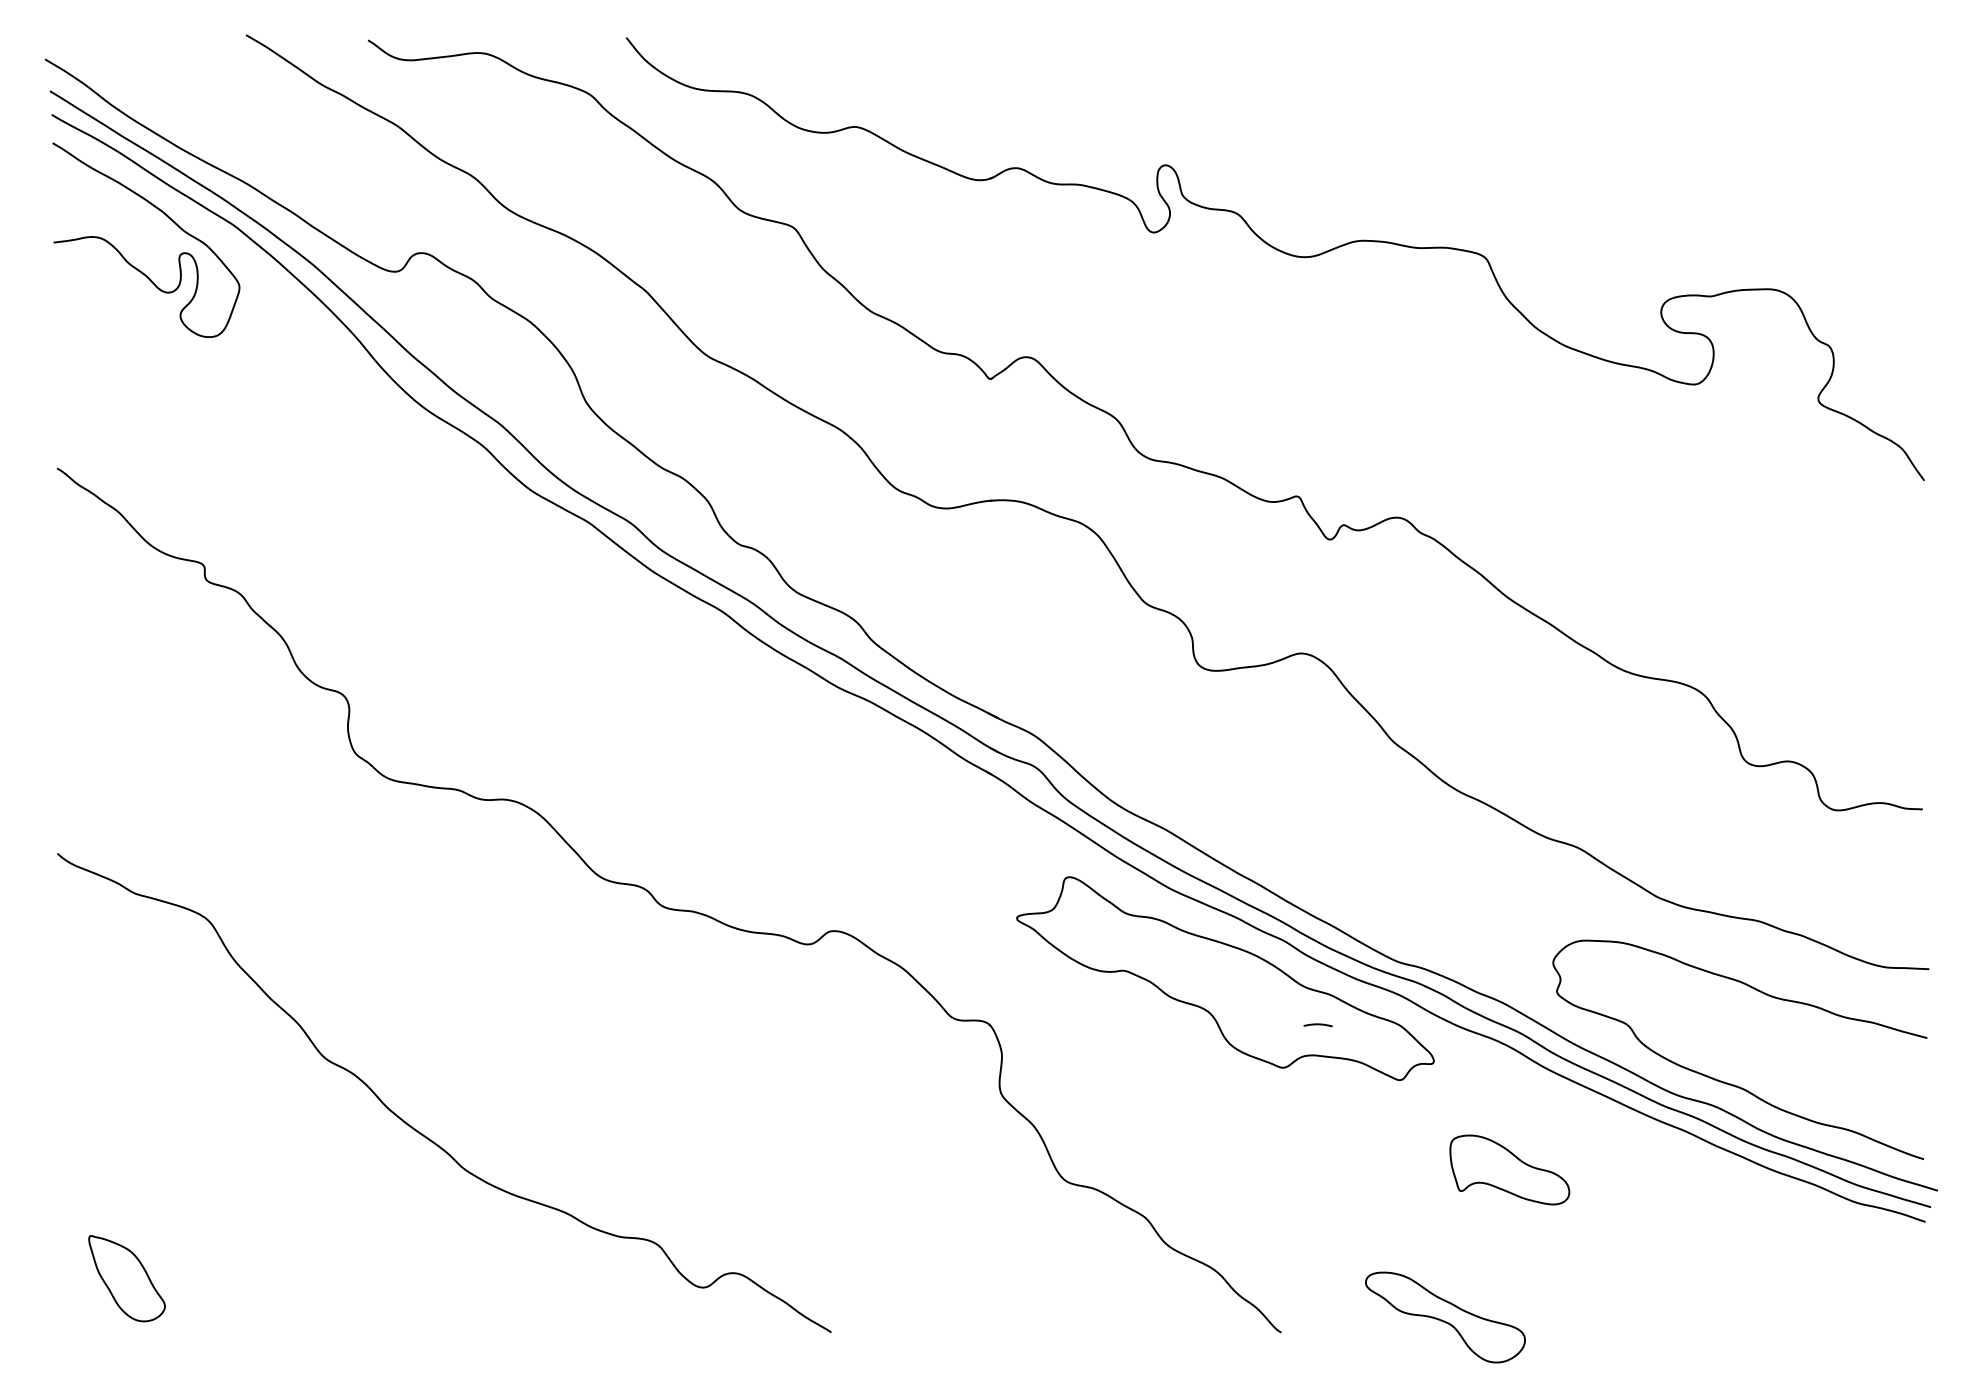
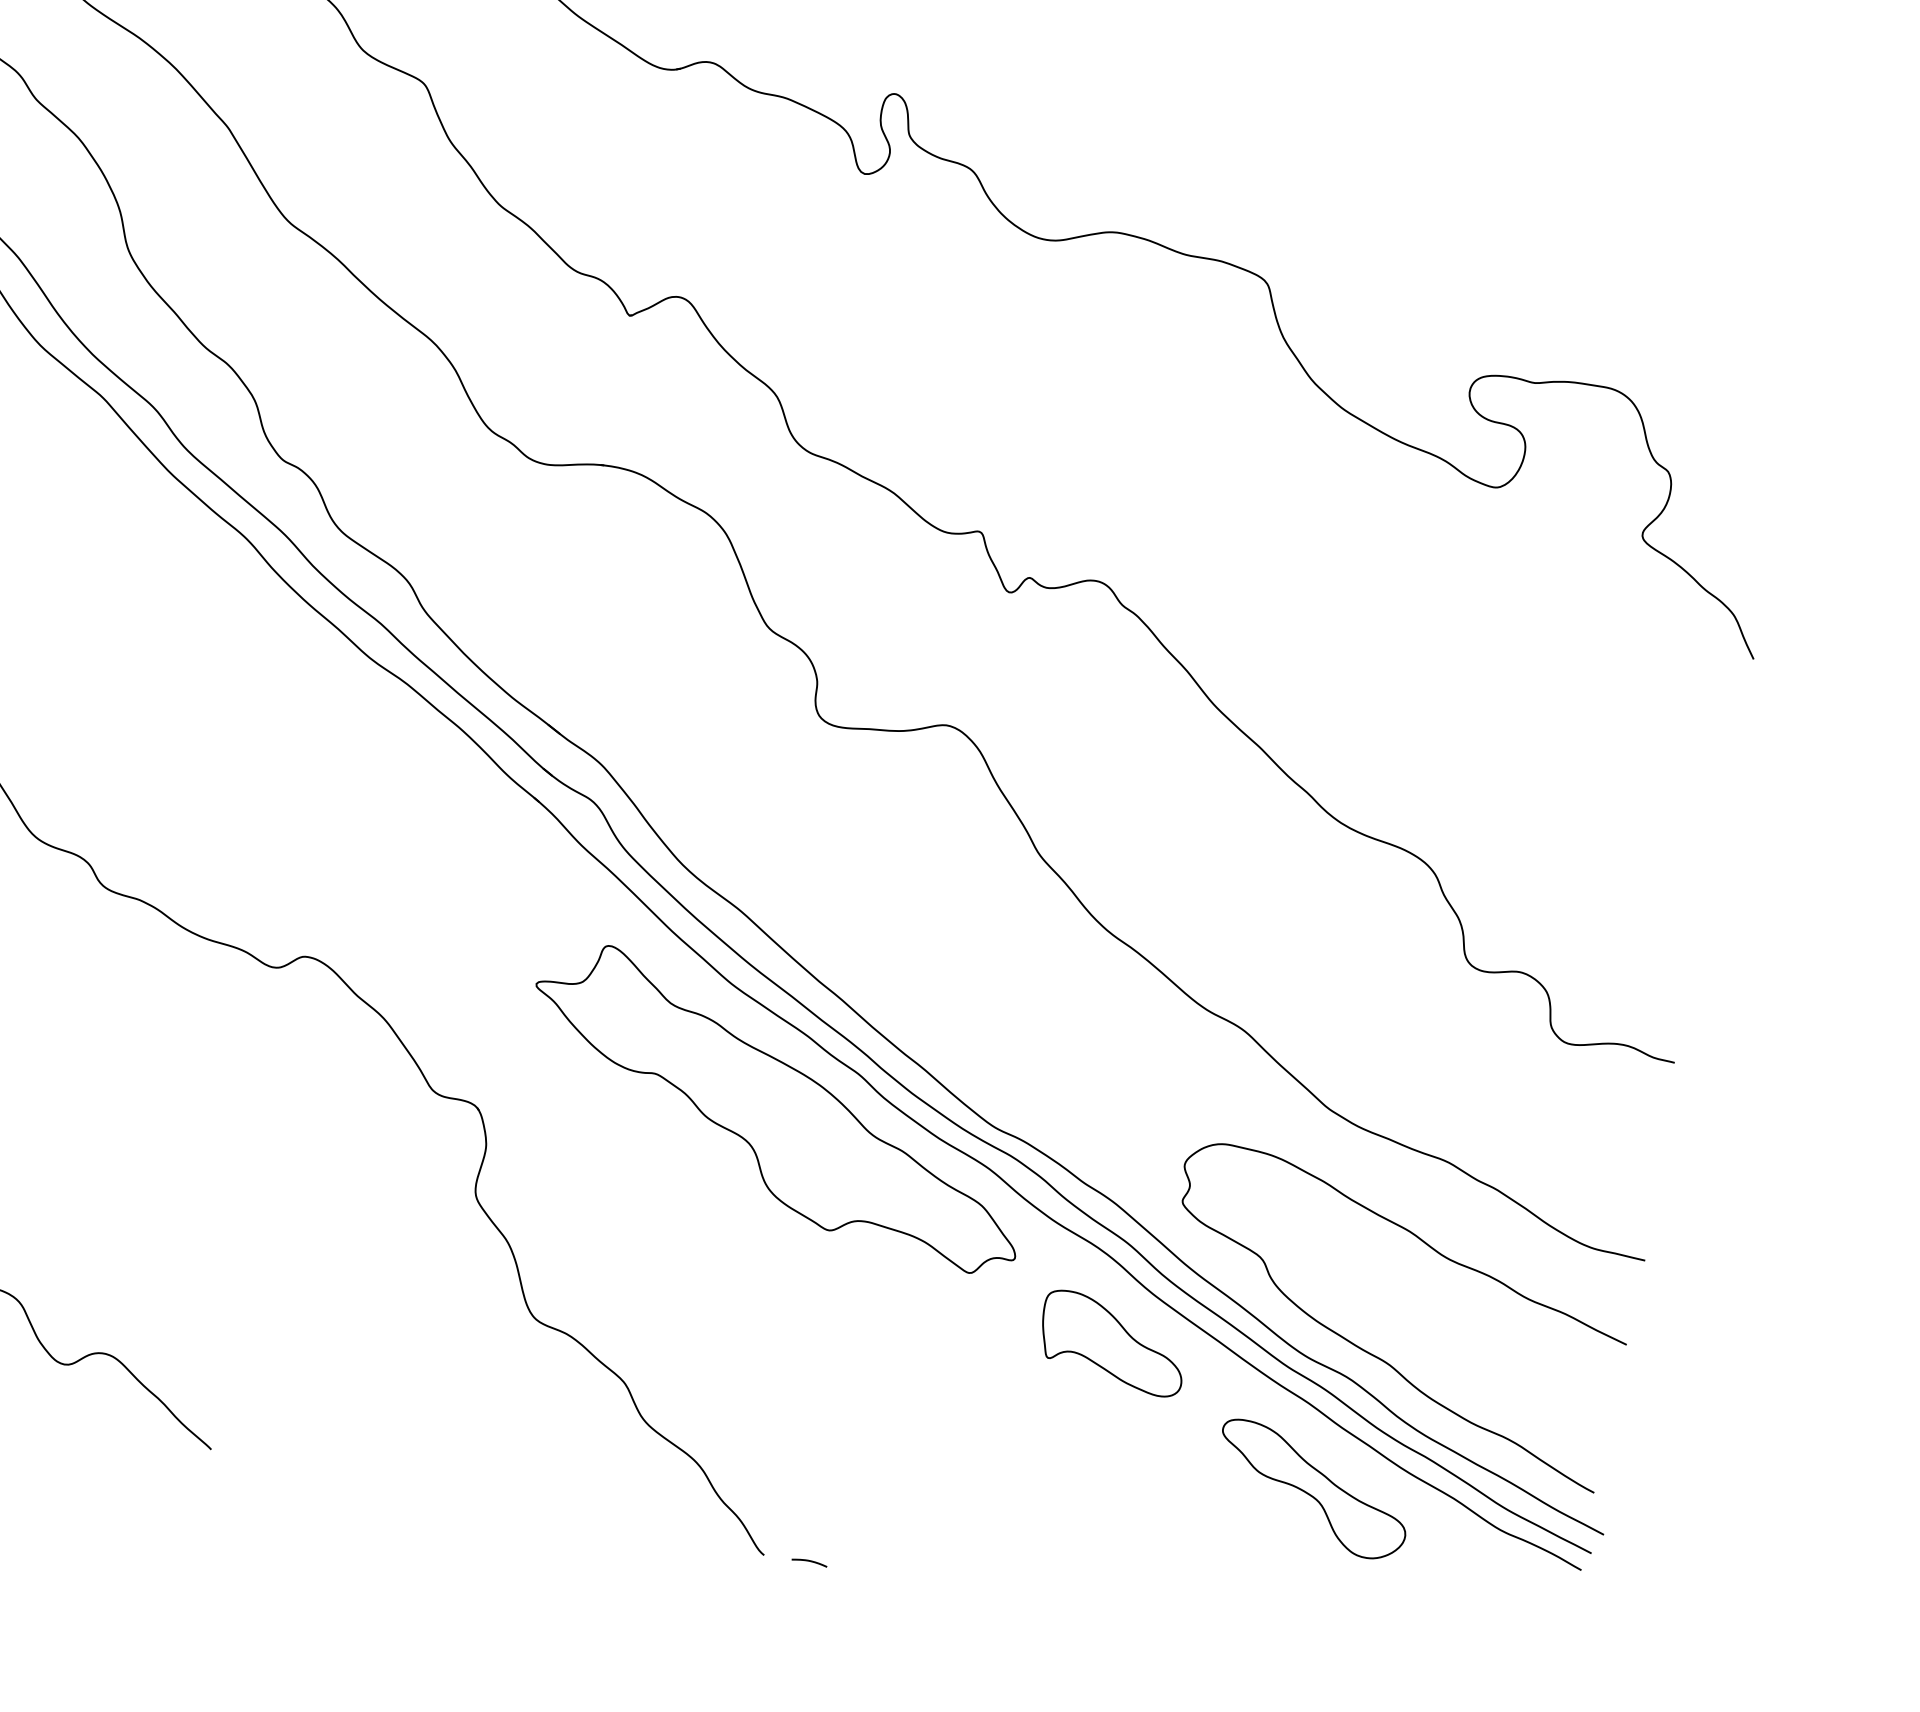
curve: (1317, 1025) -> (808, 1562), moved
part: (1509, 1169) -> (1112, 1342), moved
part: (1445, 1317) -> (1312, 1490), moved

